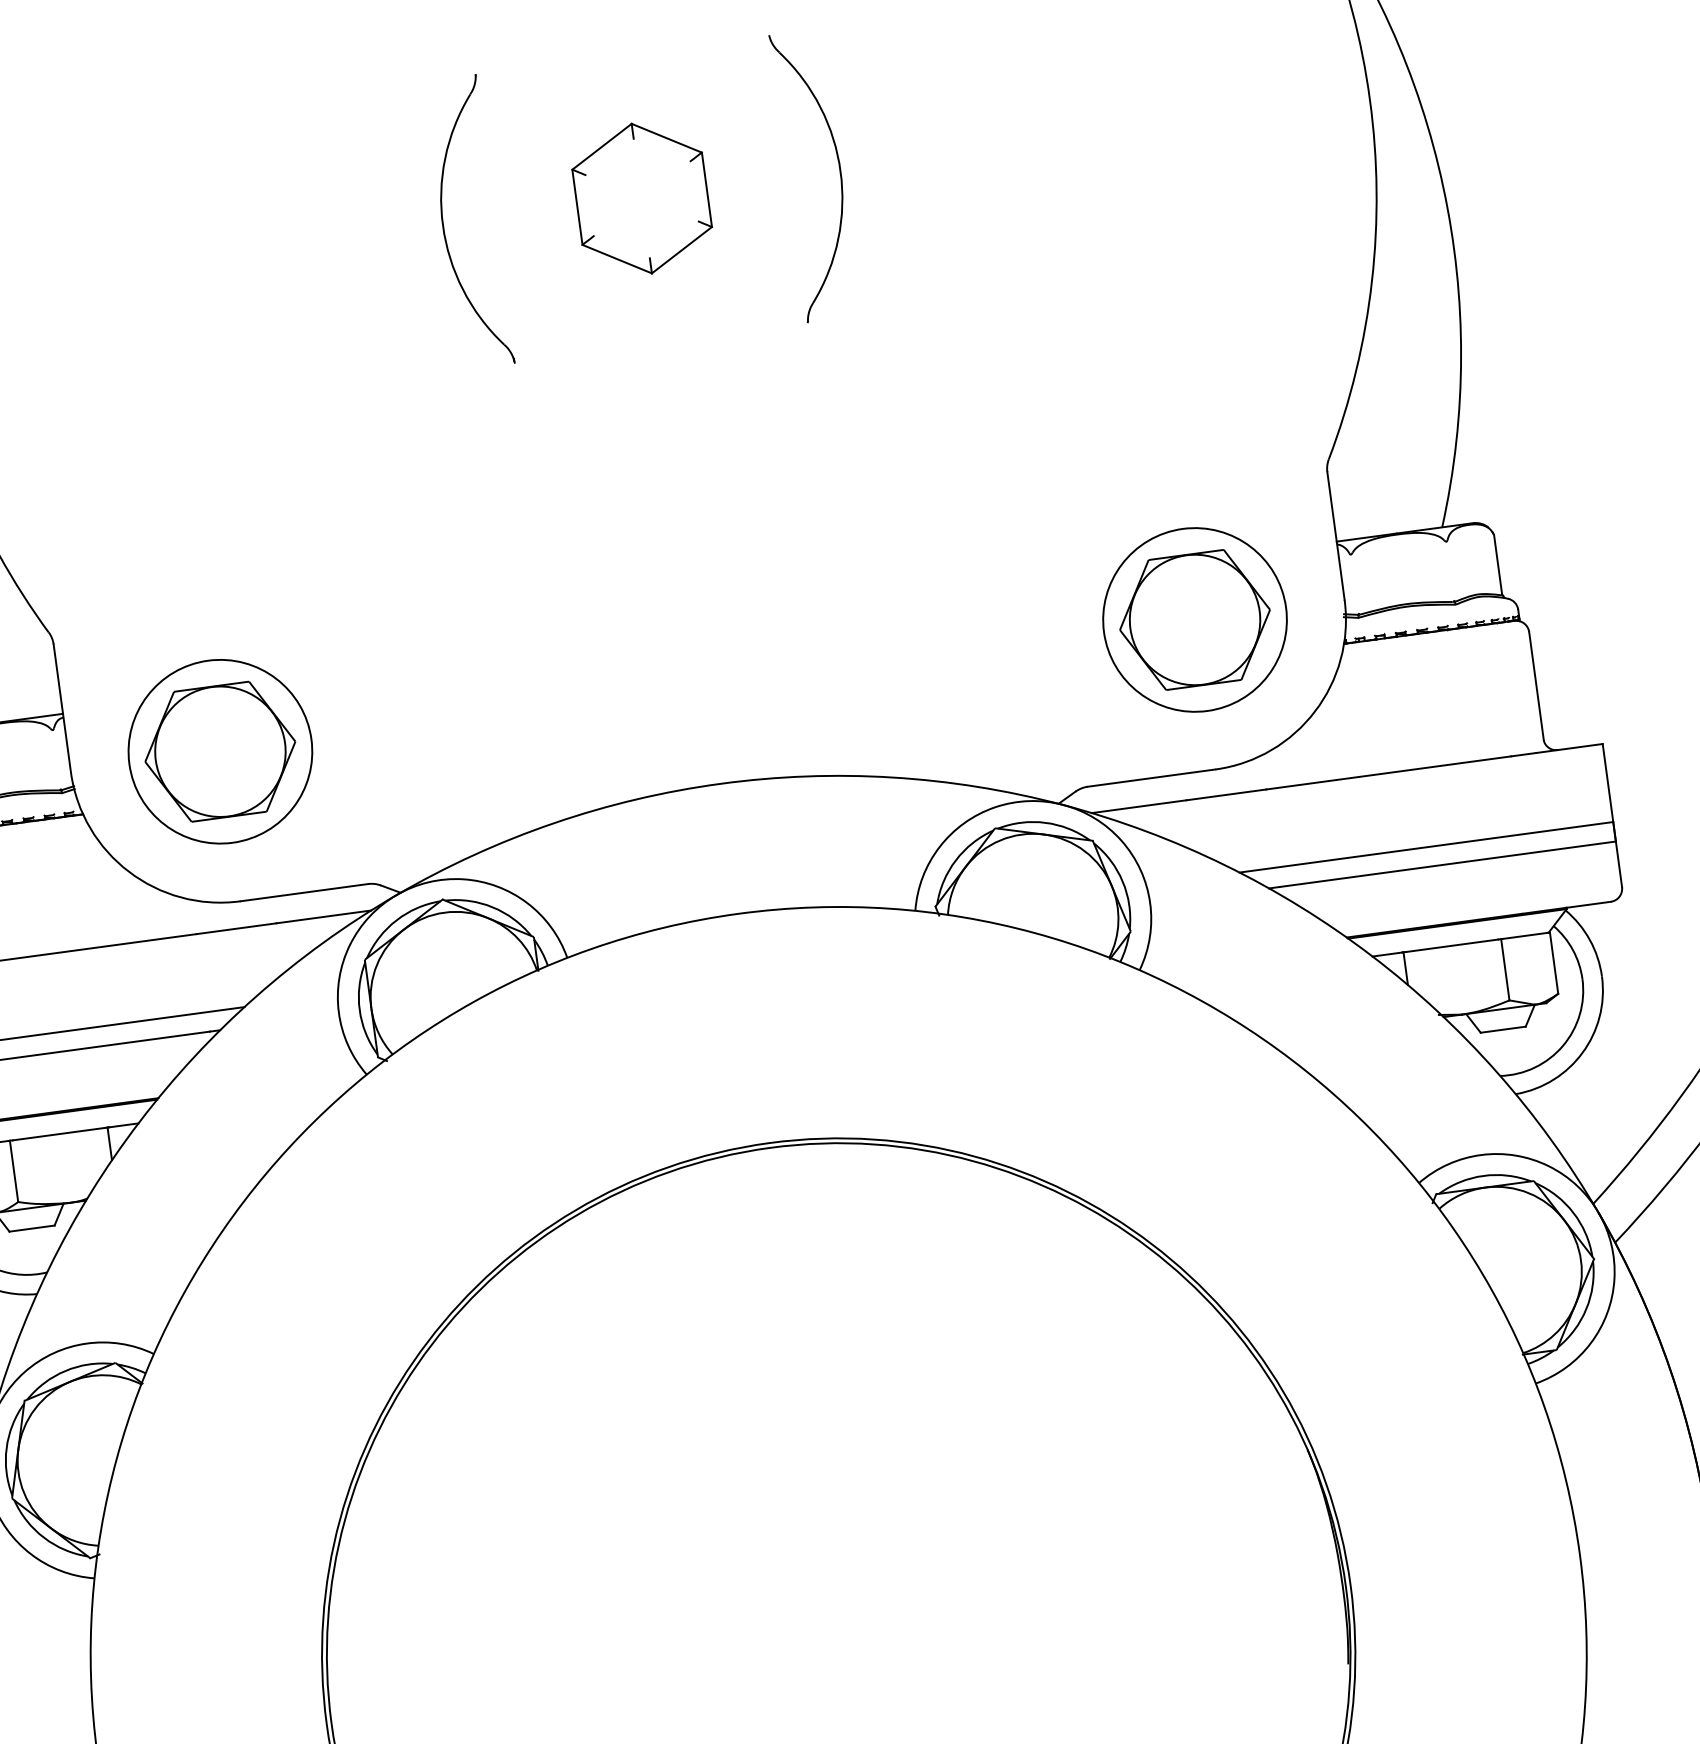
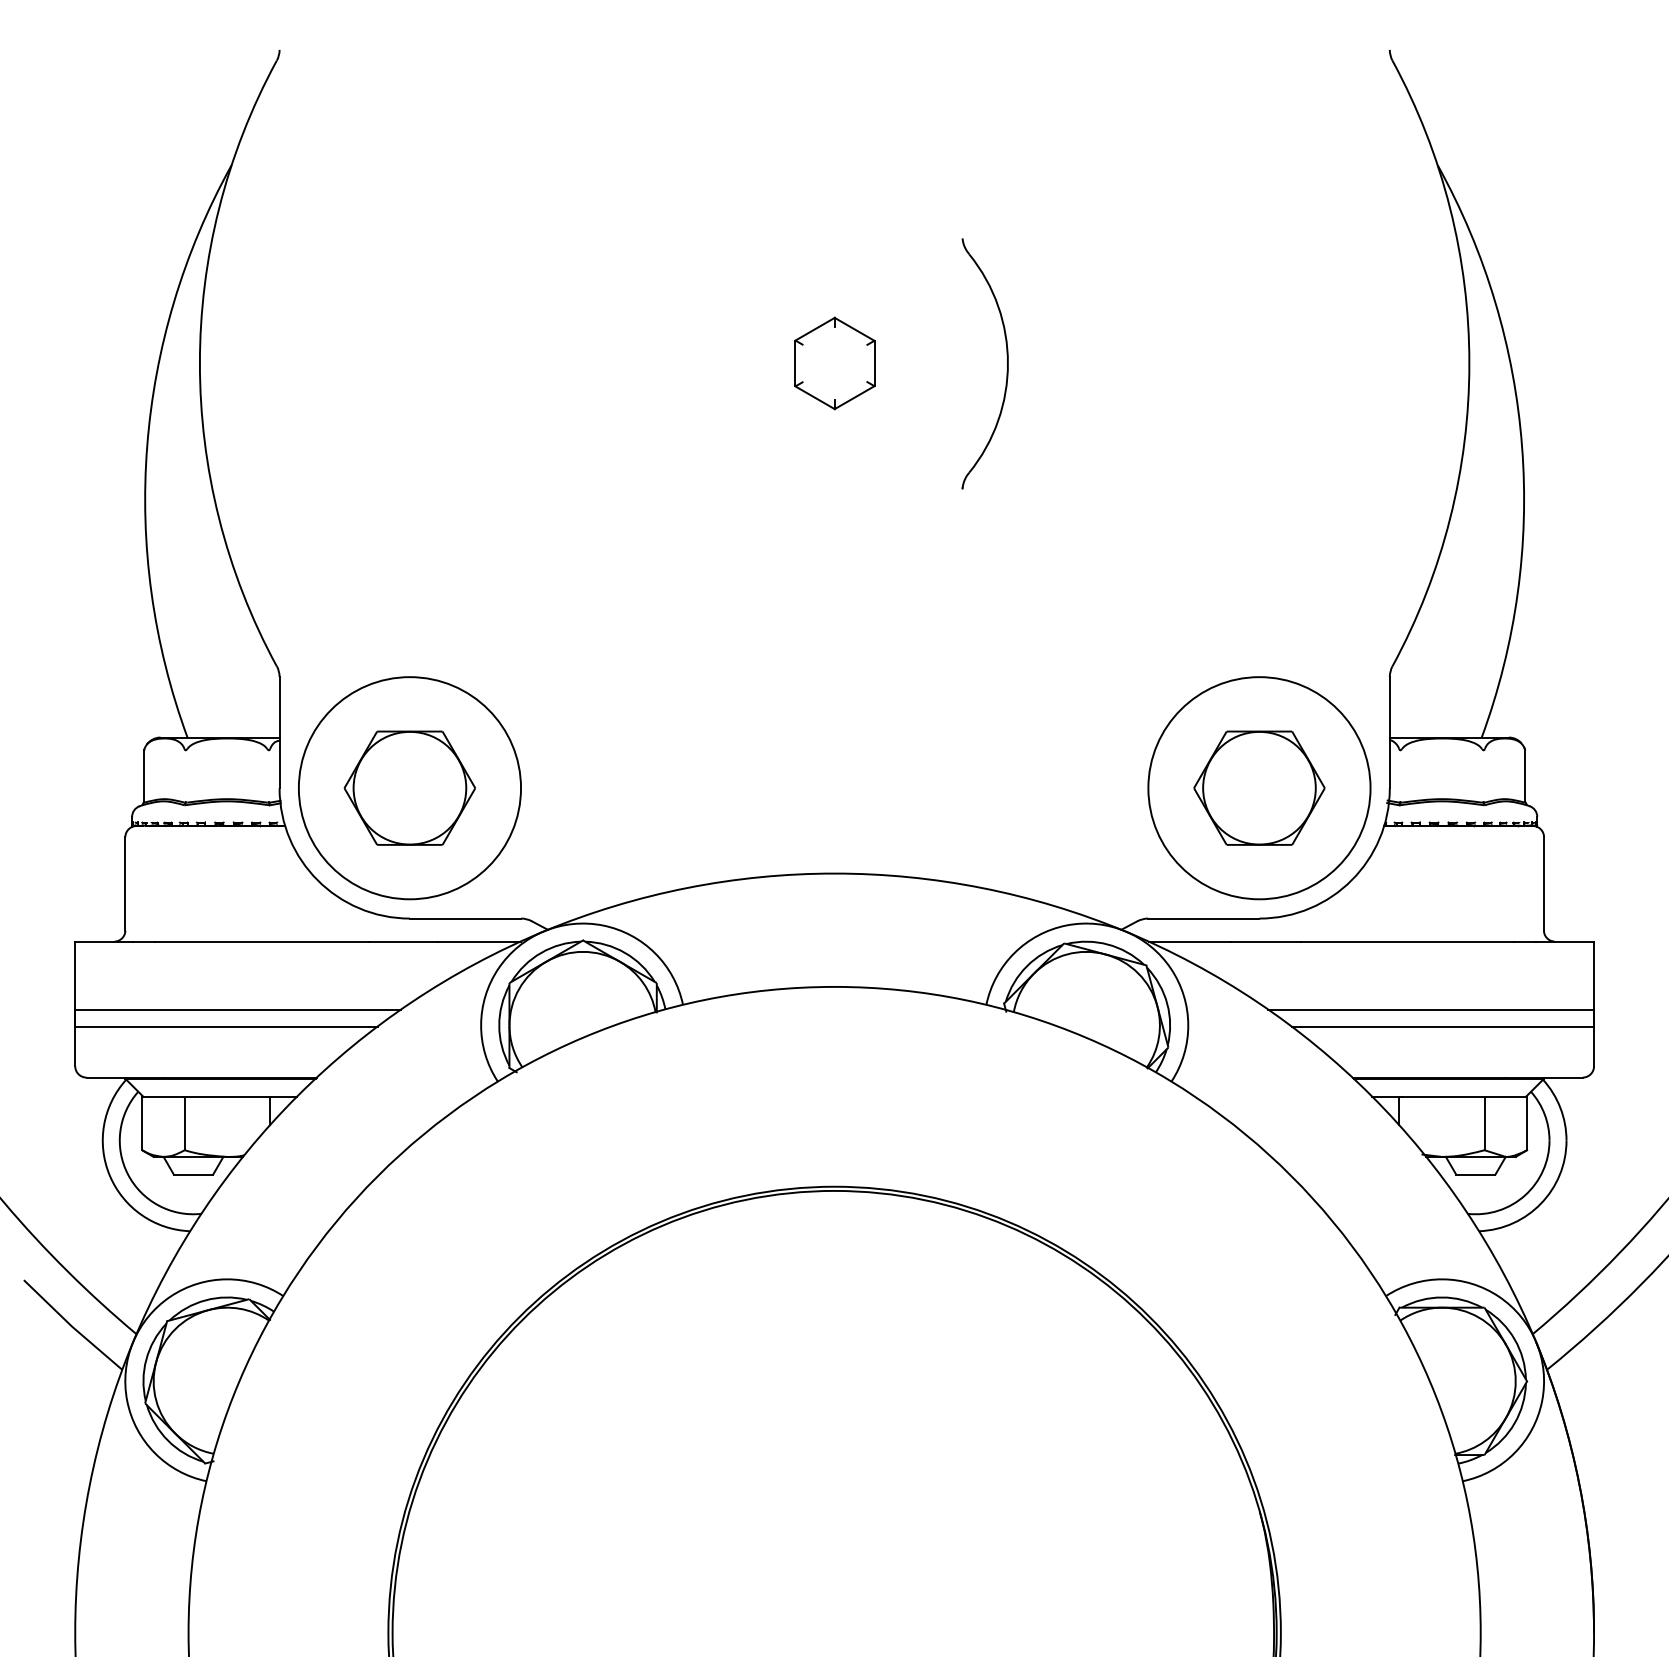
part: (641, 198) -> (834, 363), size x0.7
part: (444, 225) -> (662, 363), removed
circle: (1194, 619) -> (1259, 787), size x1.4
circle: (219, 750) -> (409, 787), size x1.4

